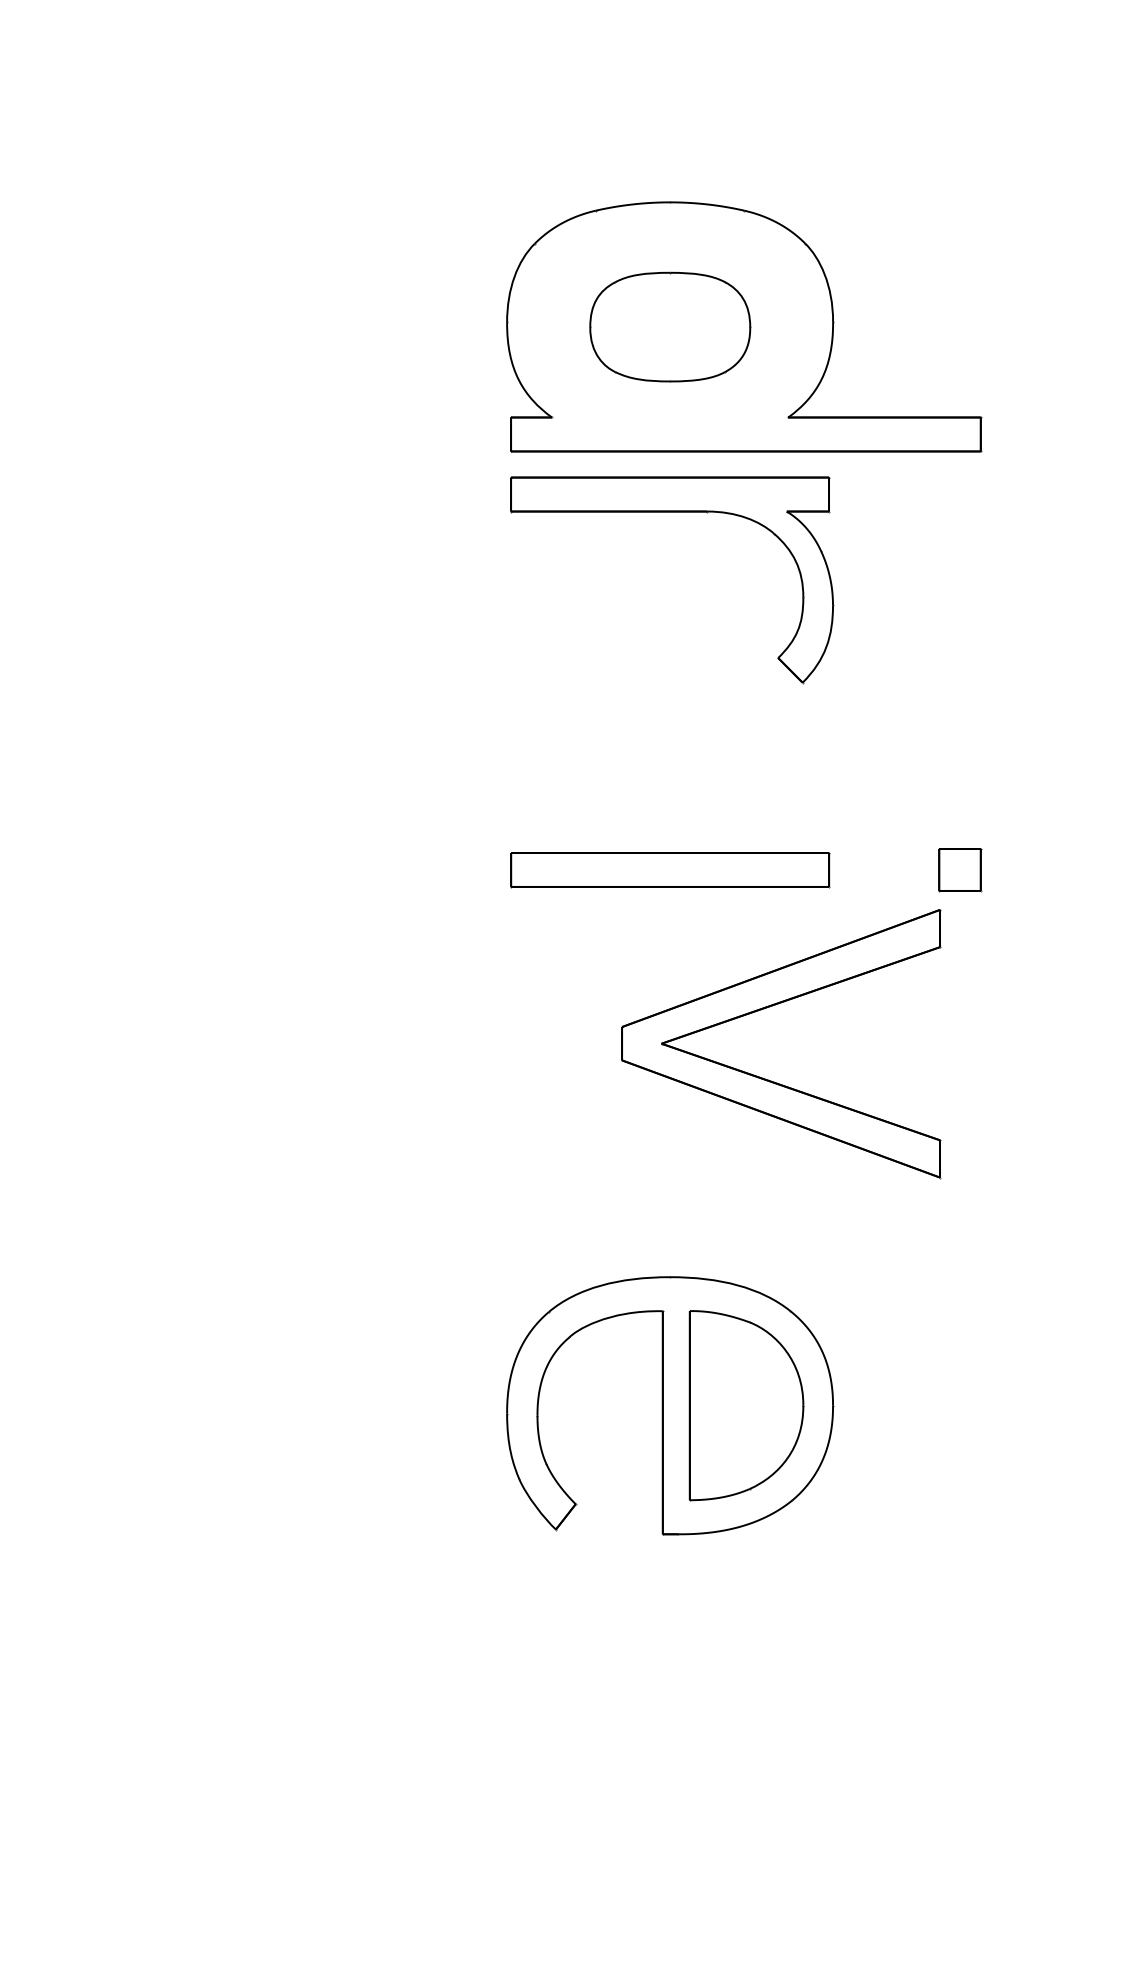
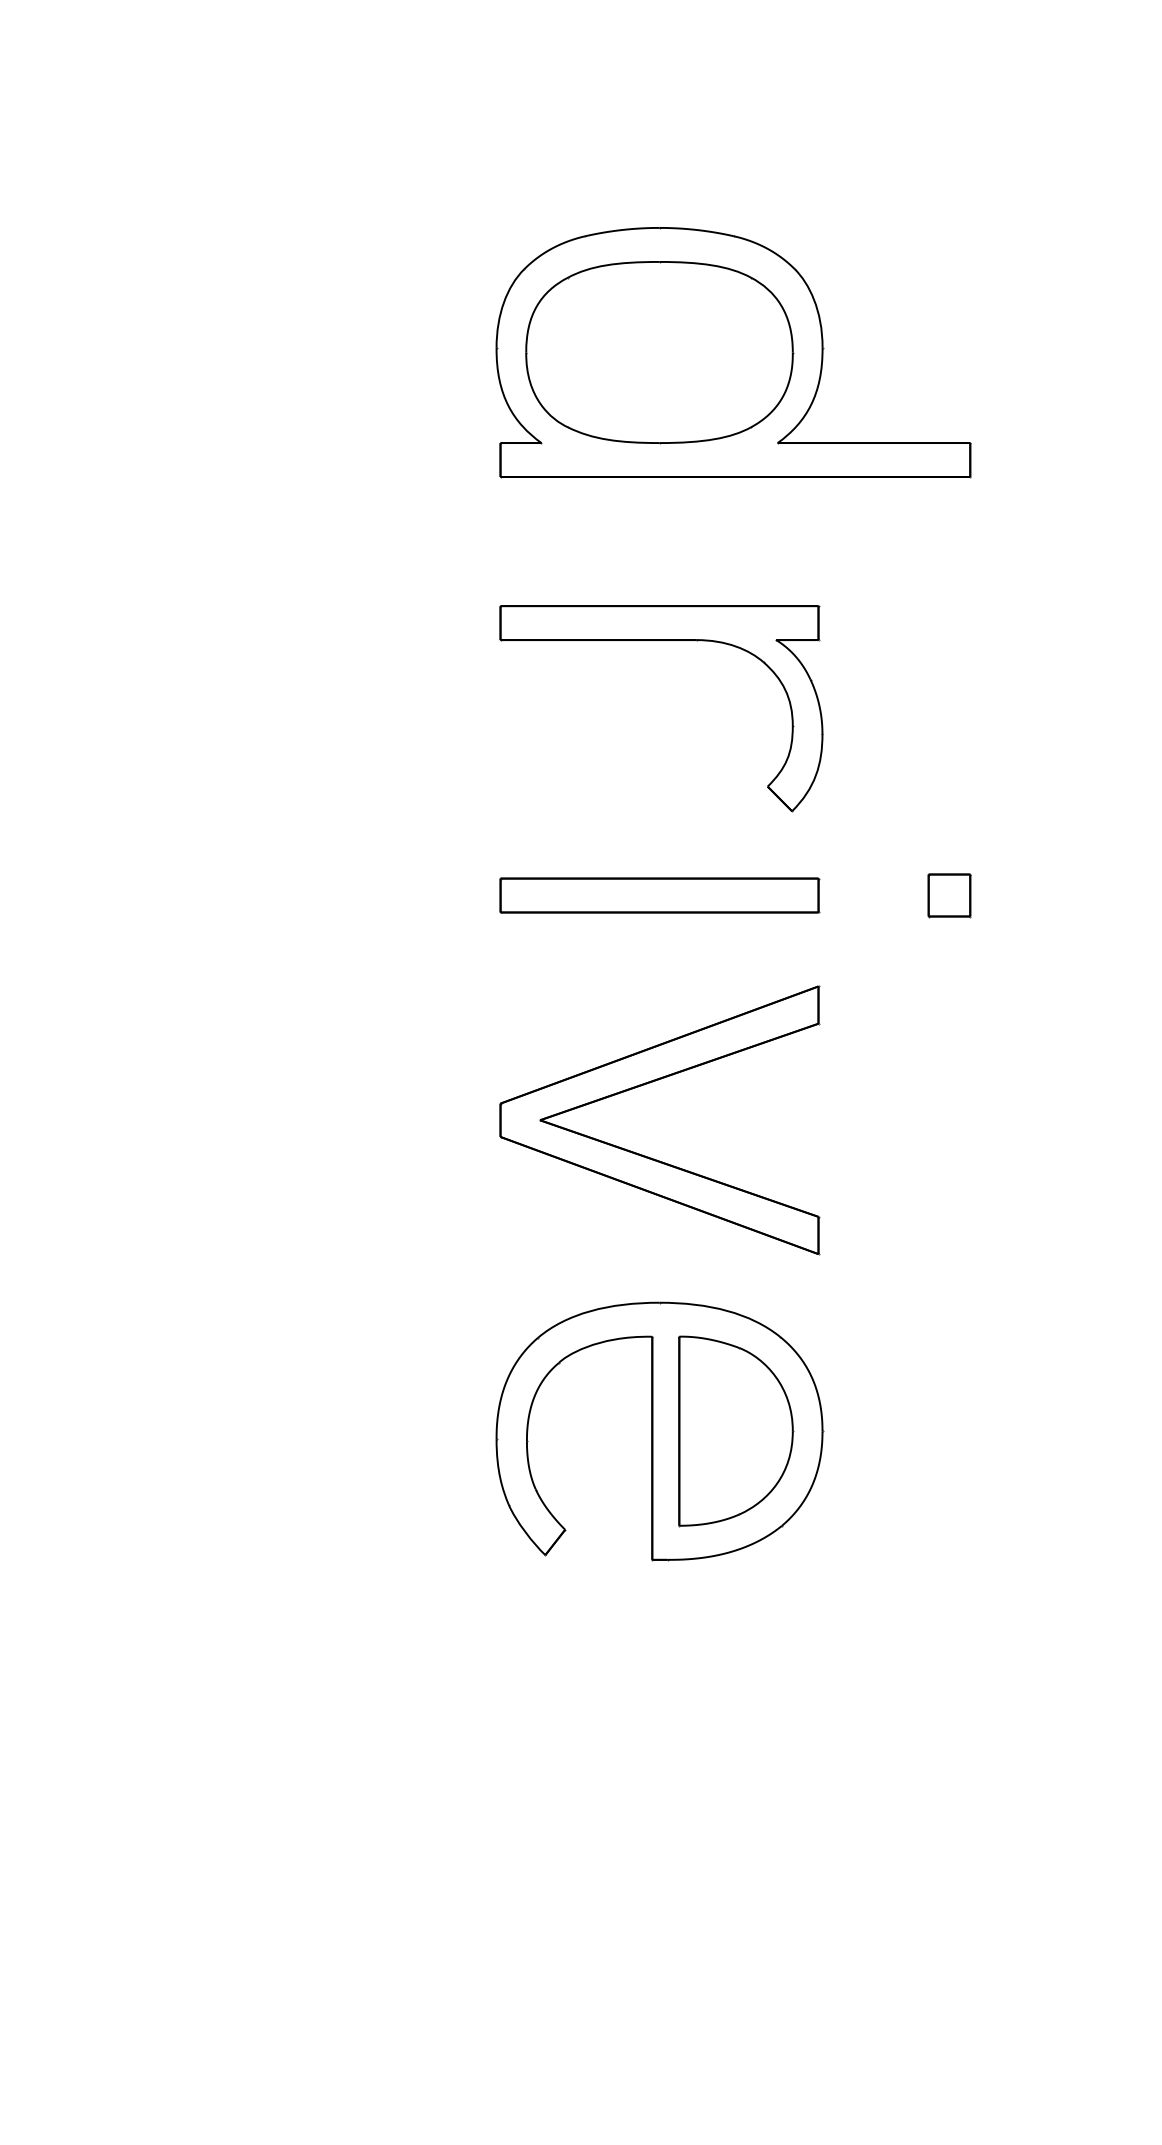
part: (670, 326) -> (659, 352), size x1.67
part: (672, 511) -> (661, 640), moved
part: (770, 1079) -> (648, 1156), moved

